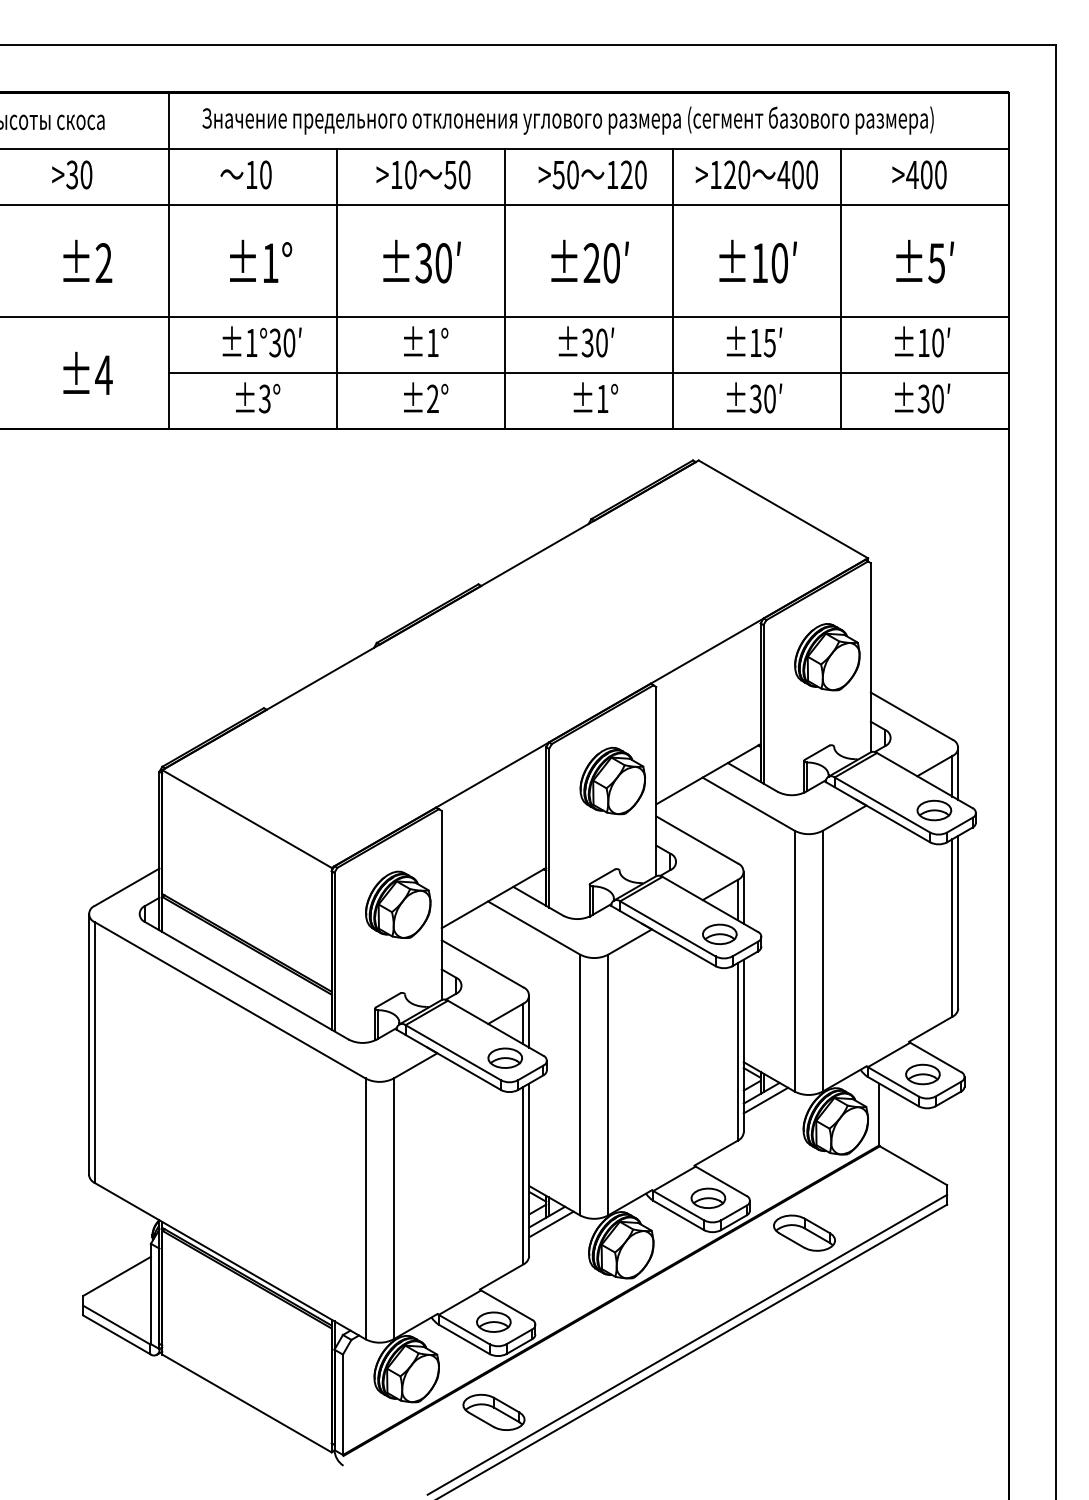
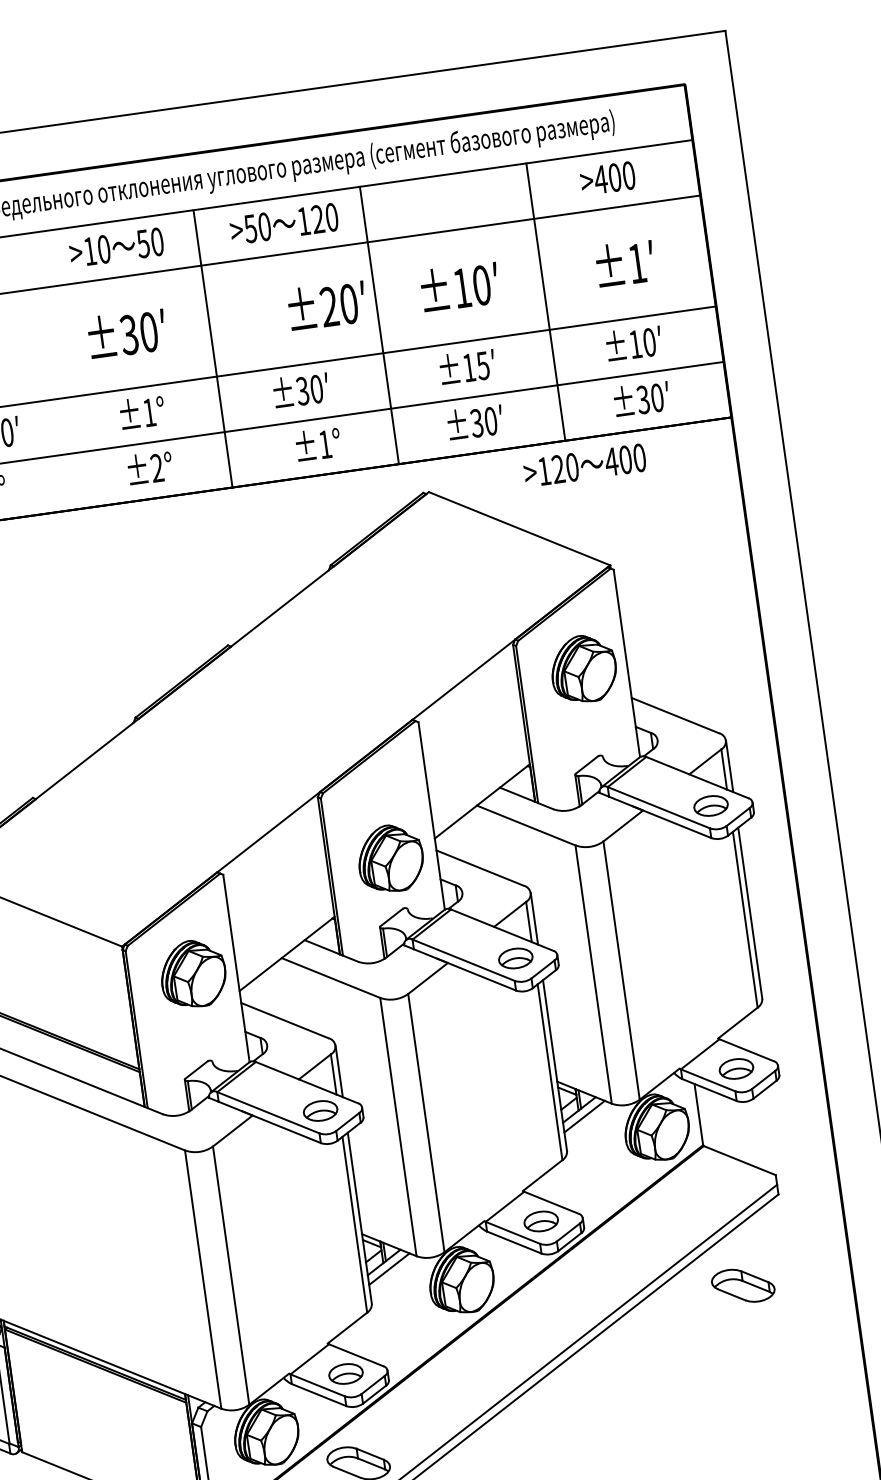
text: (756, 174) -> (584, 465), moved
text: (589, 261) -> (326, 305), moved
text: (936, 263) -> (637, 263), ±5 -> ±1
line: (336, 288) -> (46, 372), removed
part: (612, 781) -> (390, 859), moved
part: (804, 1232) -> (743, 1285), moved

